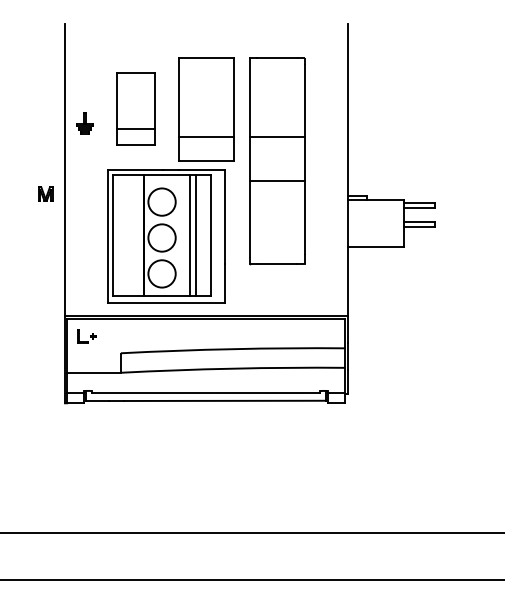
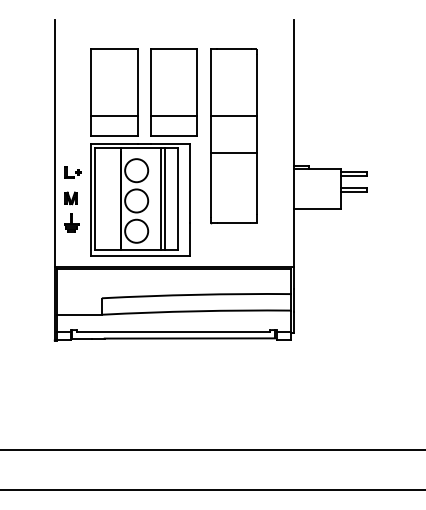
part: (135, 109) -> (114, 92), size x1.43
part: (84, 123) -> (71, 223), moved
part: (45, 193) -> (71, 198), moved
part: (86, 336) -> (72, 172), moved

